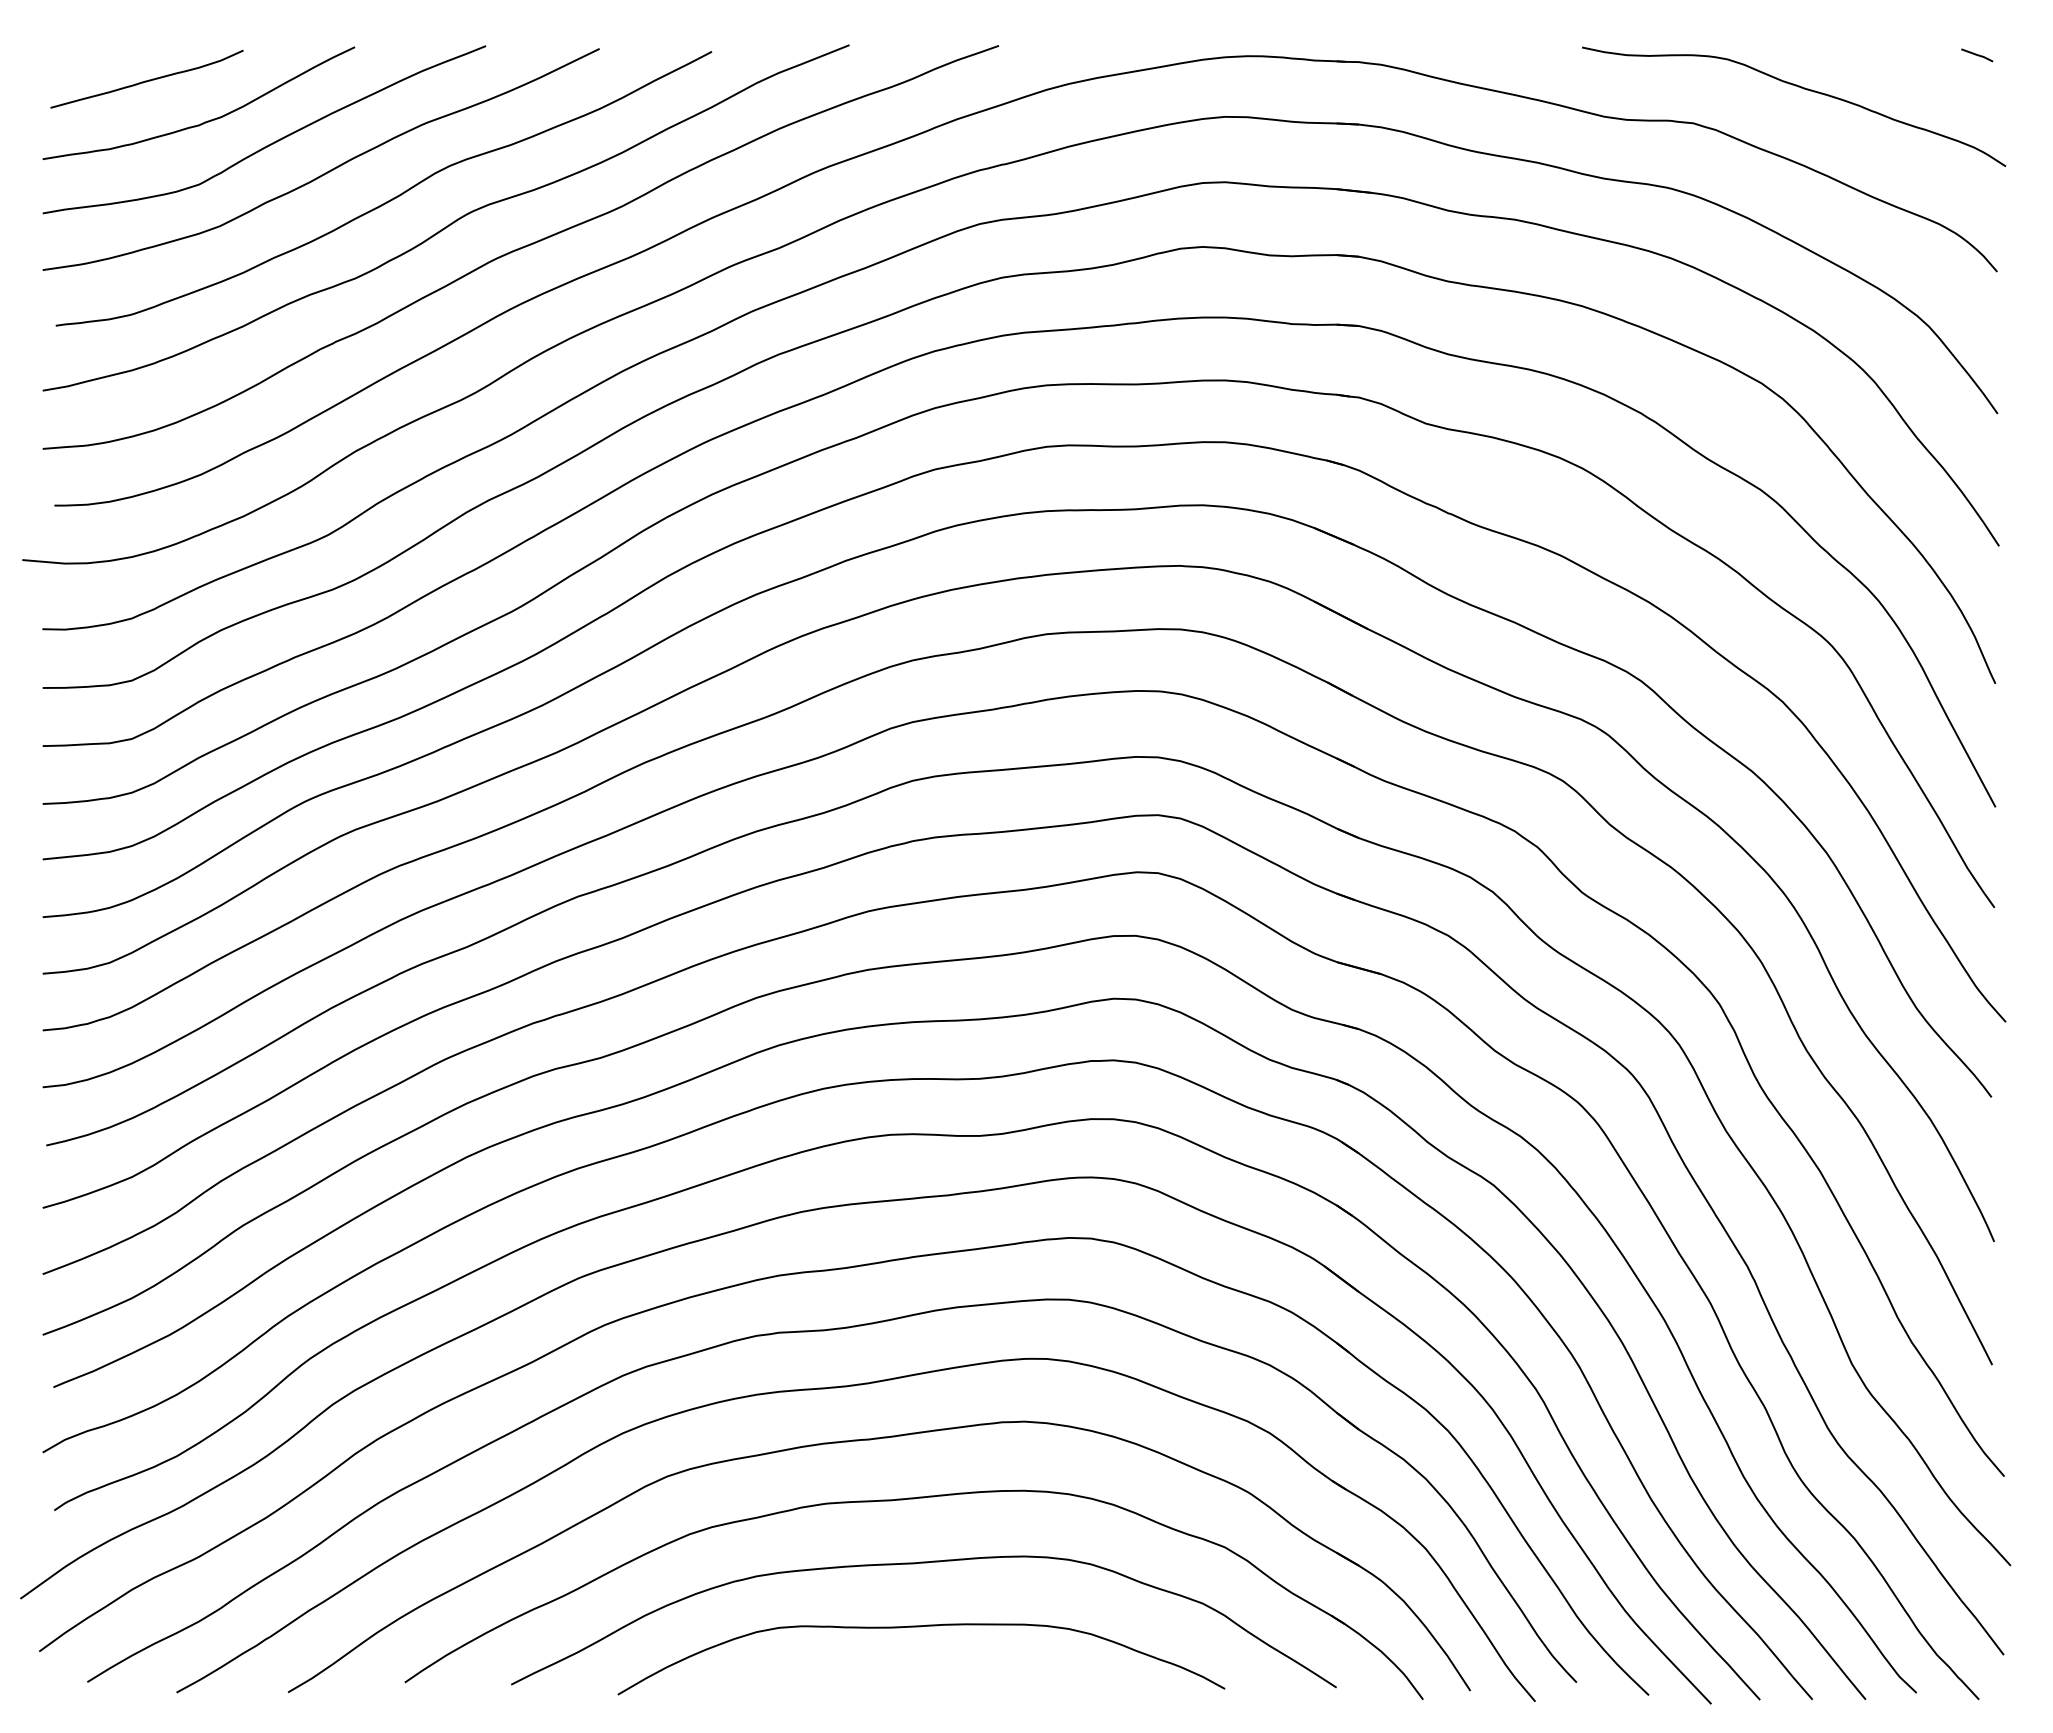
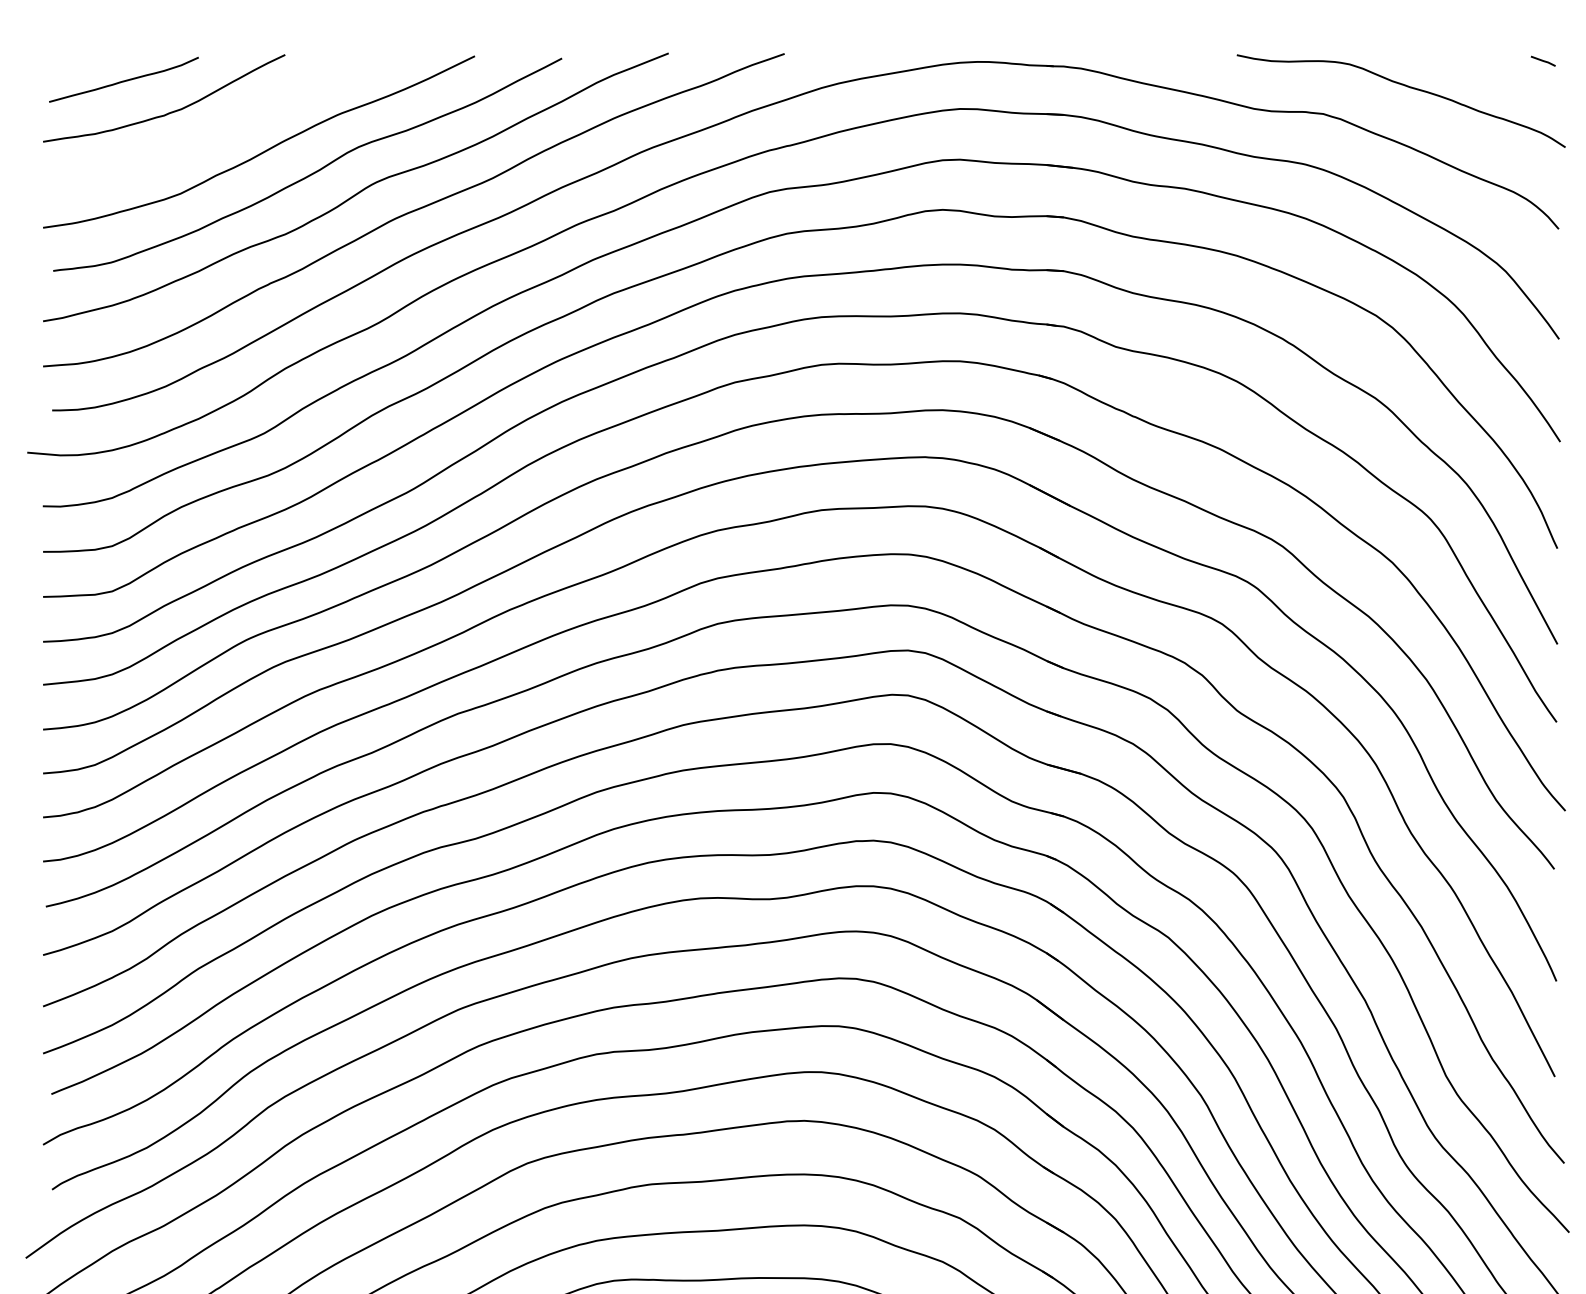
curve: (270, 143) -> (219, 129), removed

